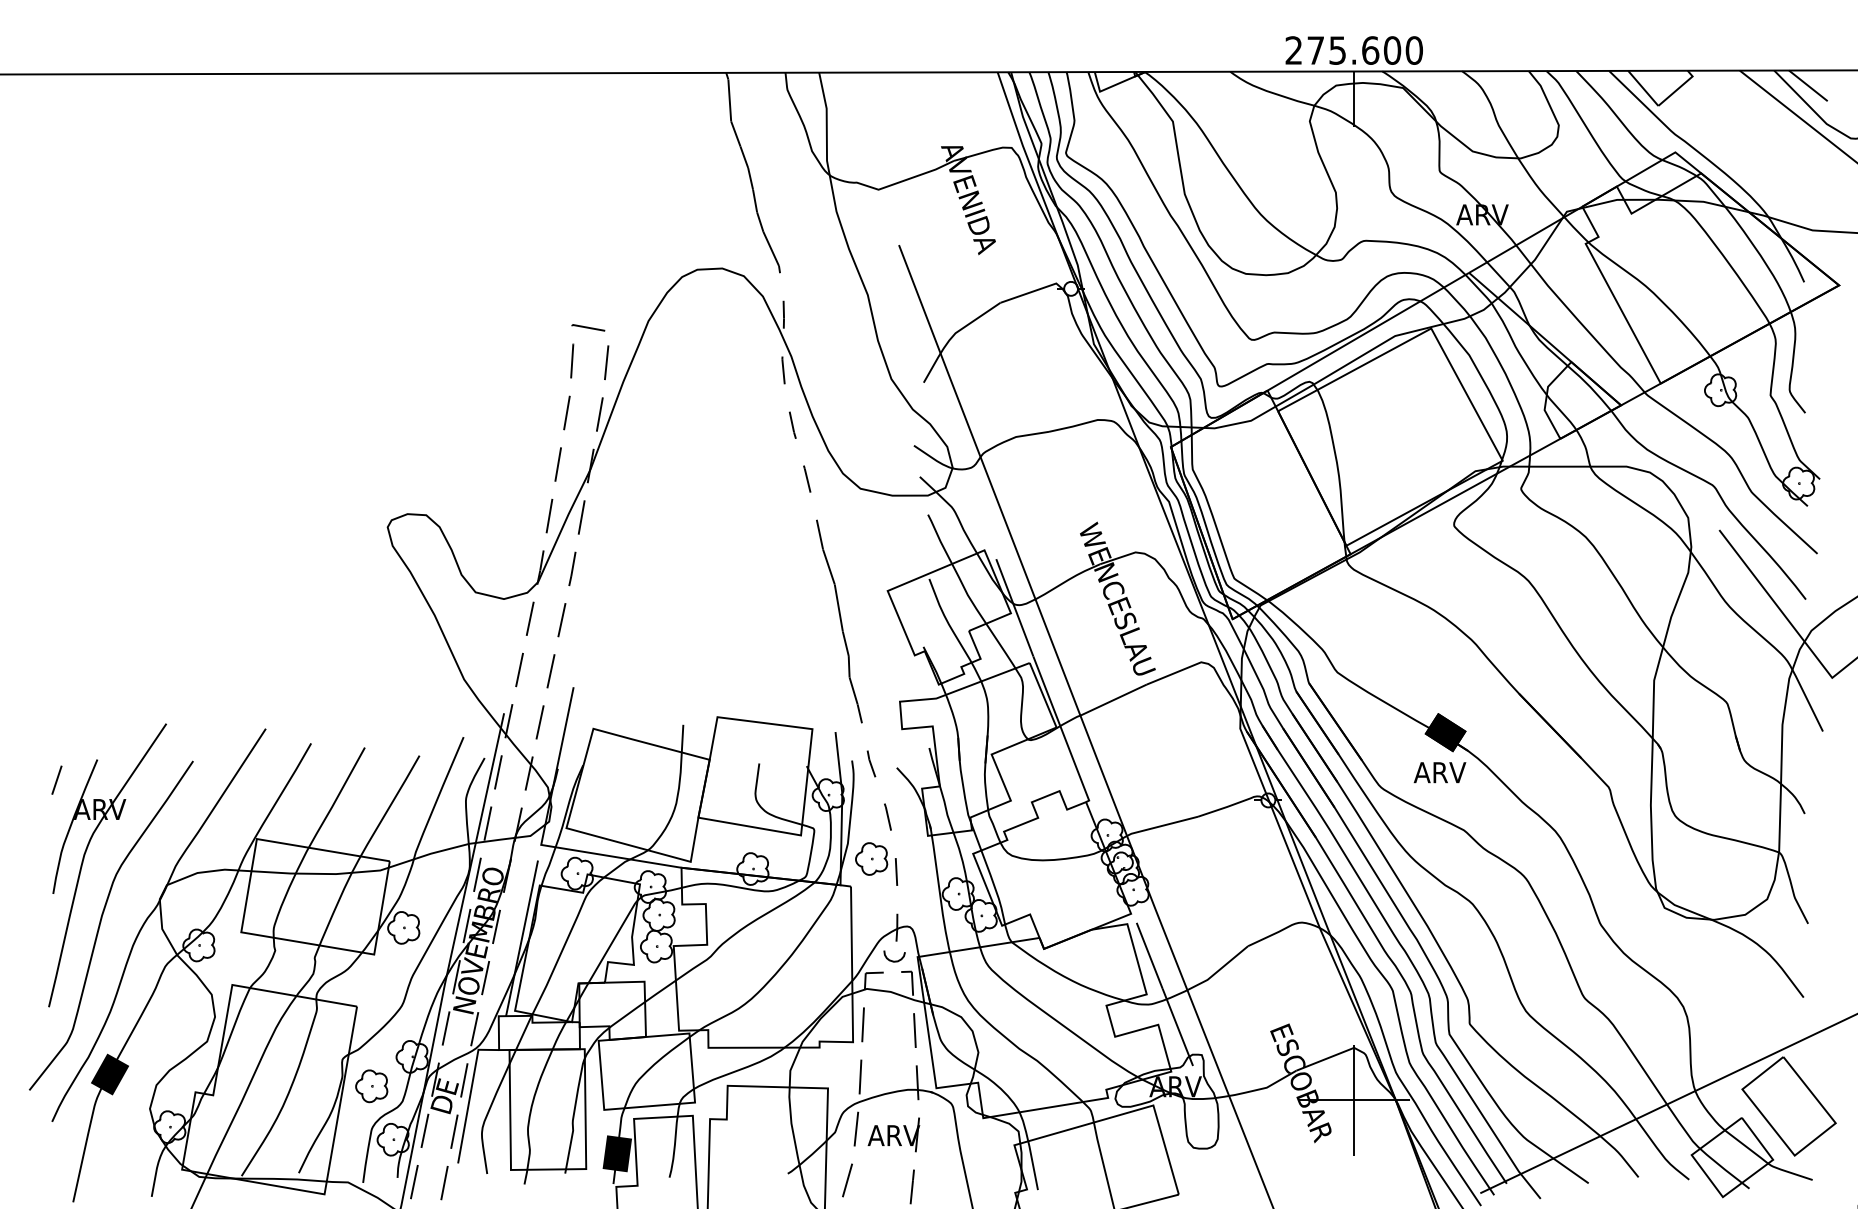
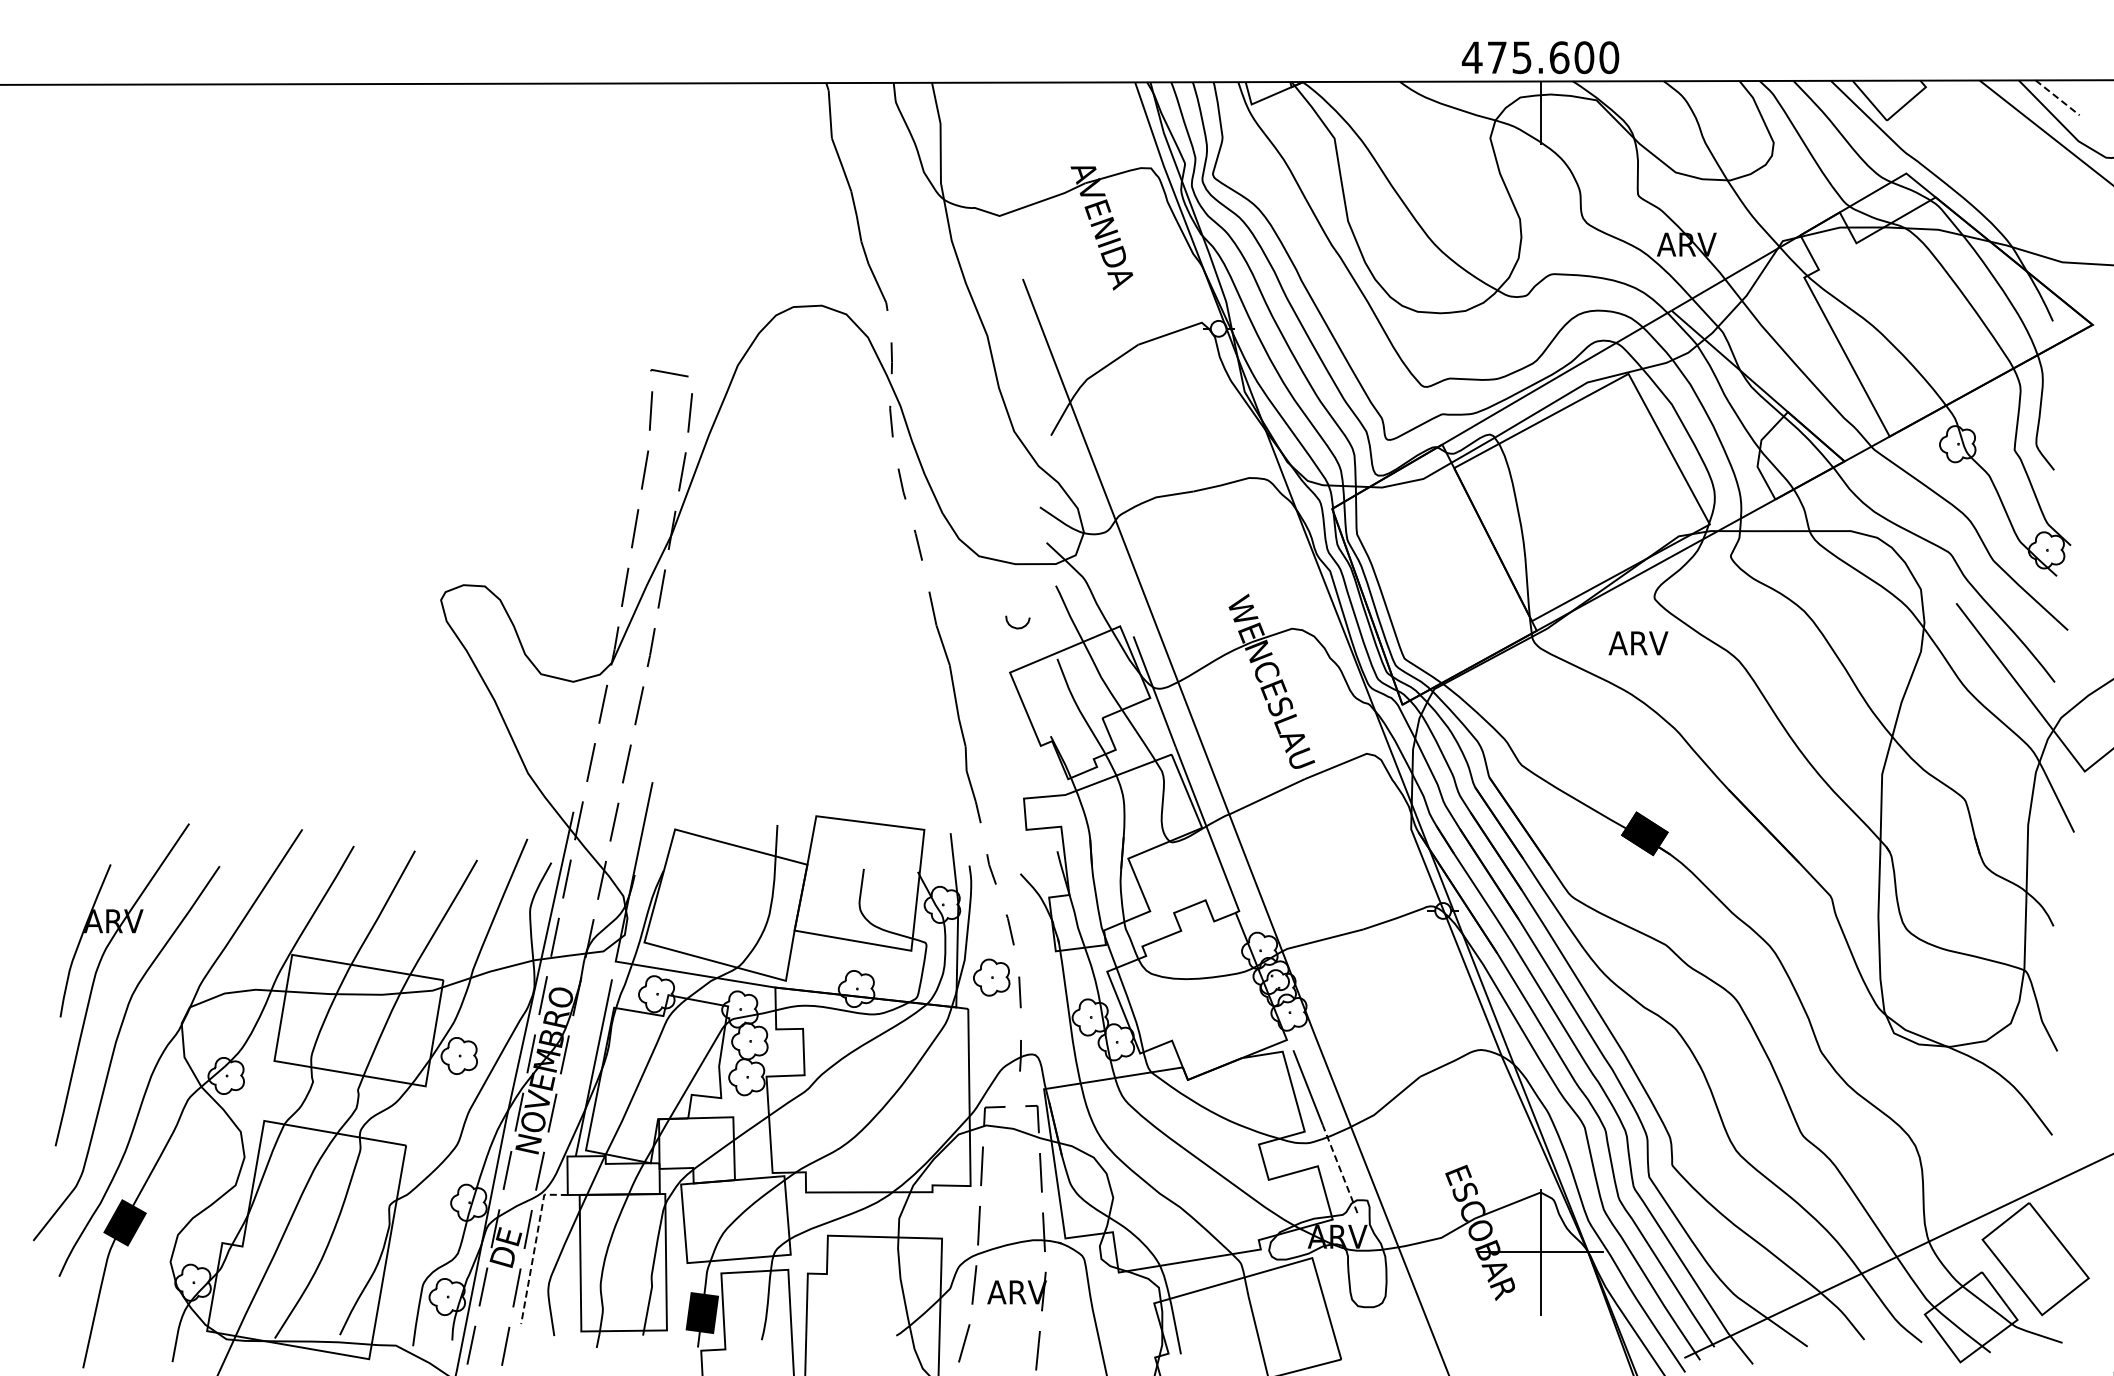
text: (1293, 50) -> (1471, 57), 275.600 -> 475.600
line: (1809, 86) -> (2058, 98), solid -> dashed
text: (1440, 772) -> (1638, 643), moved
line: (56, 779) -> (64, 887), removed
curve: (891, 959) -> (1014, 626), moved
line: (1178, 1026) -> (1340, 1168), solid -> dashed
part: (371, 1086) -> (422, 1236), removed
line: (469, 1096) -> (534, 1247), solid -> dashed

